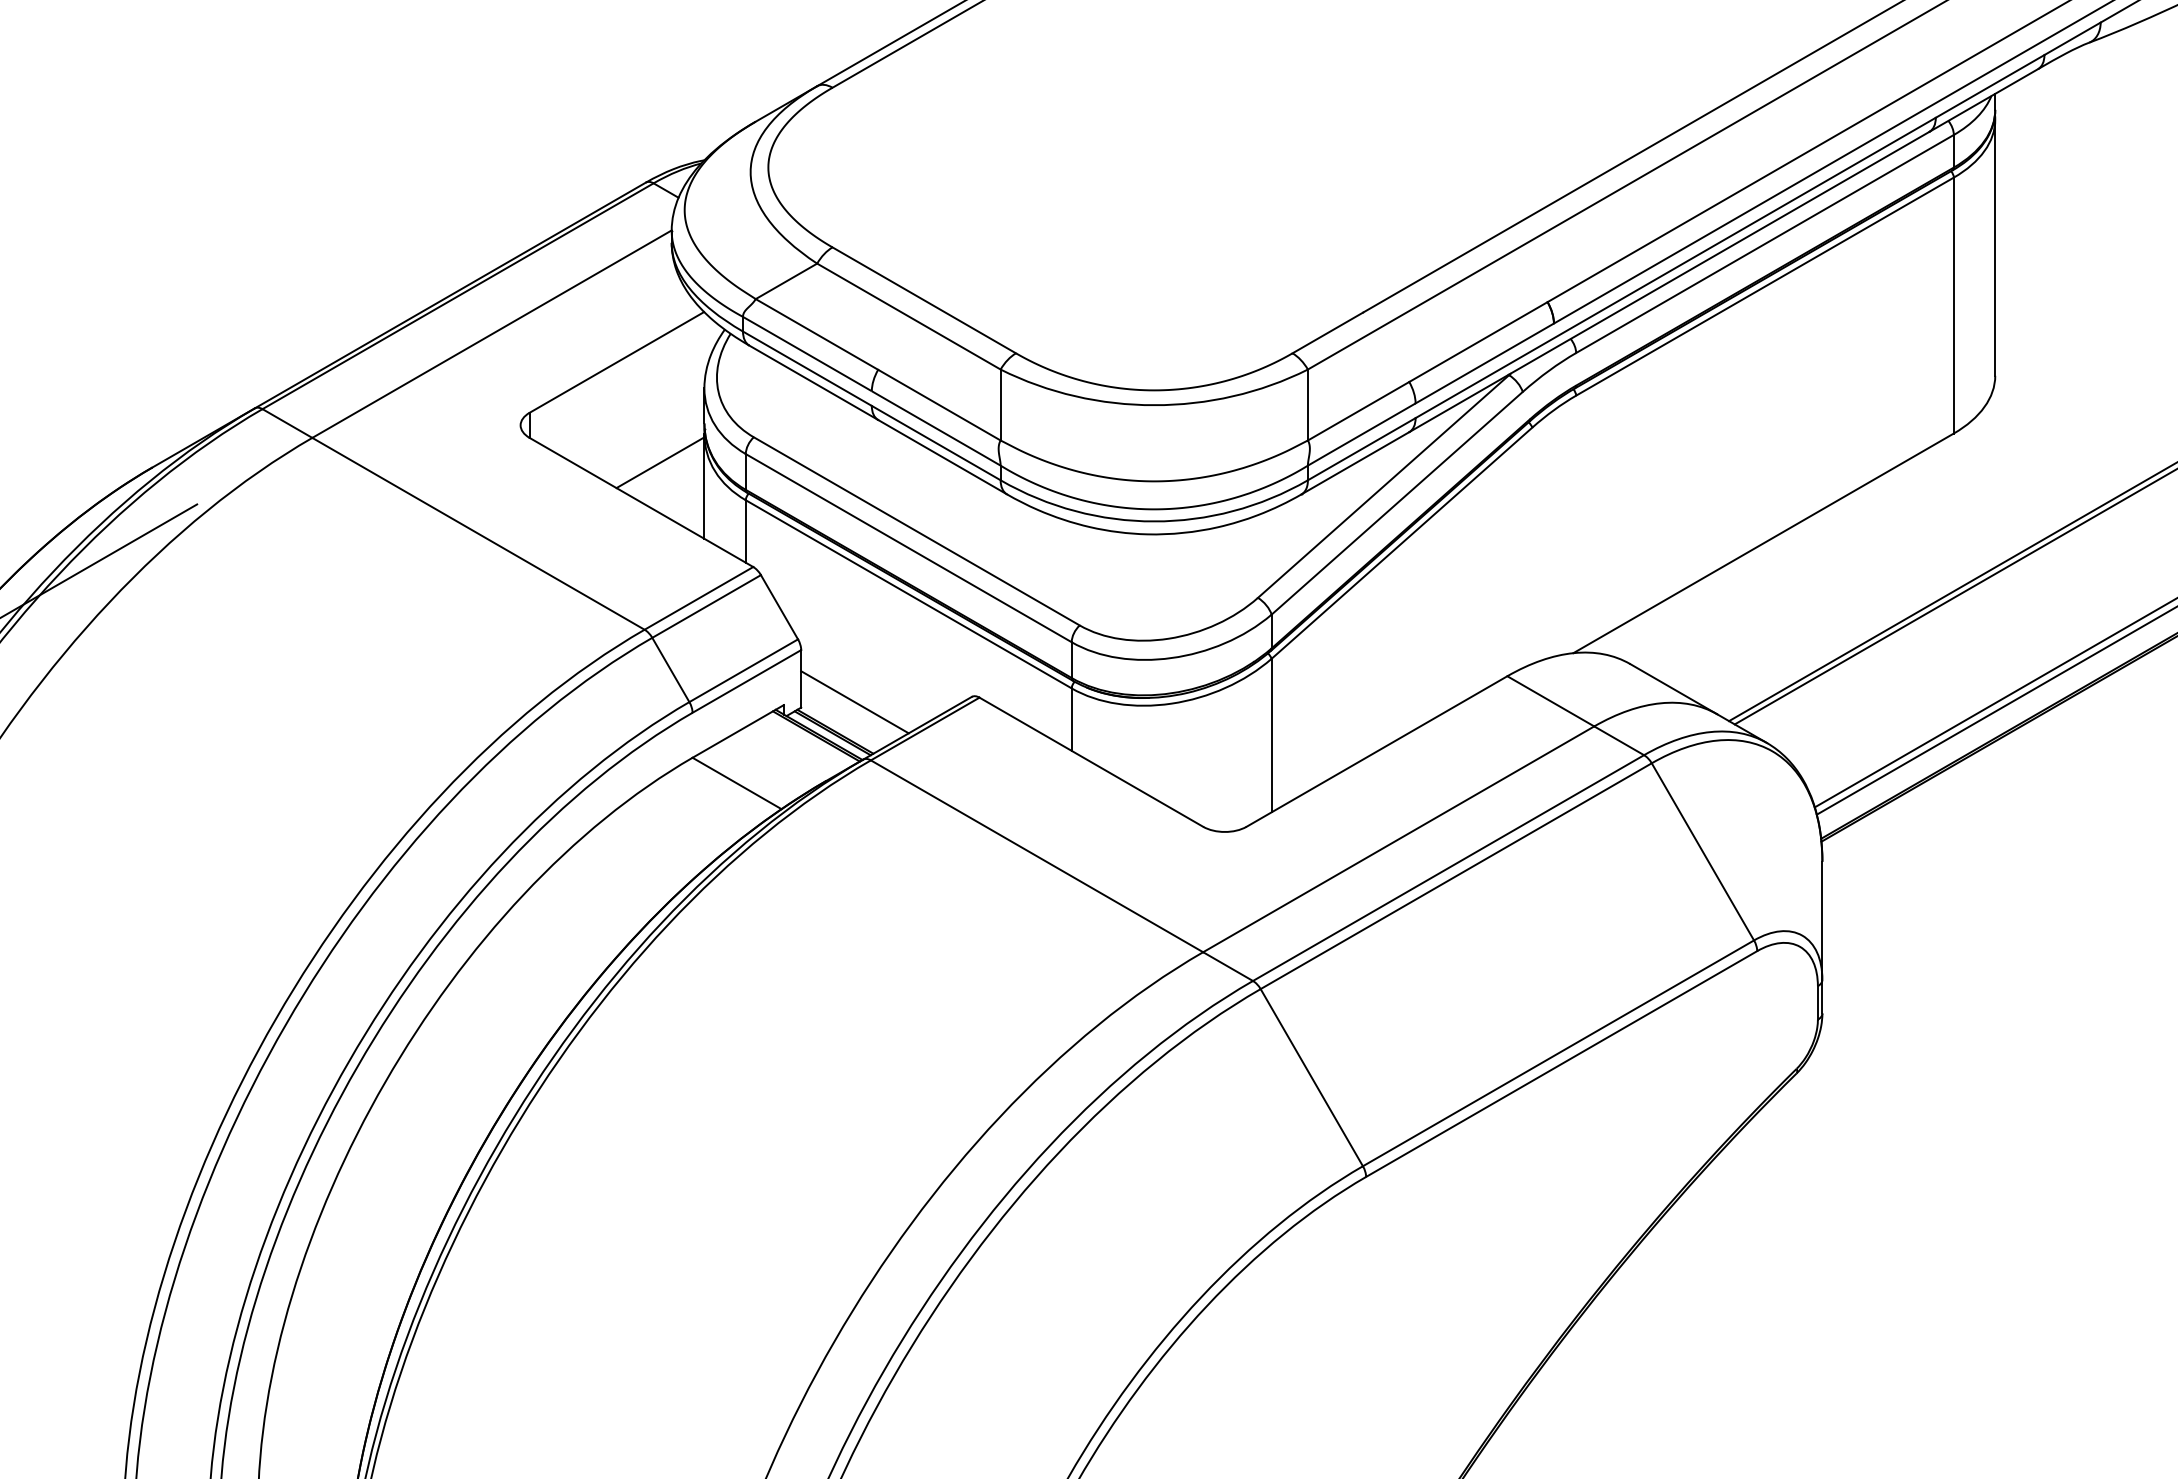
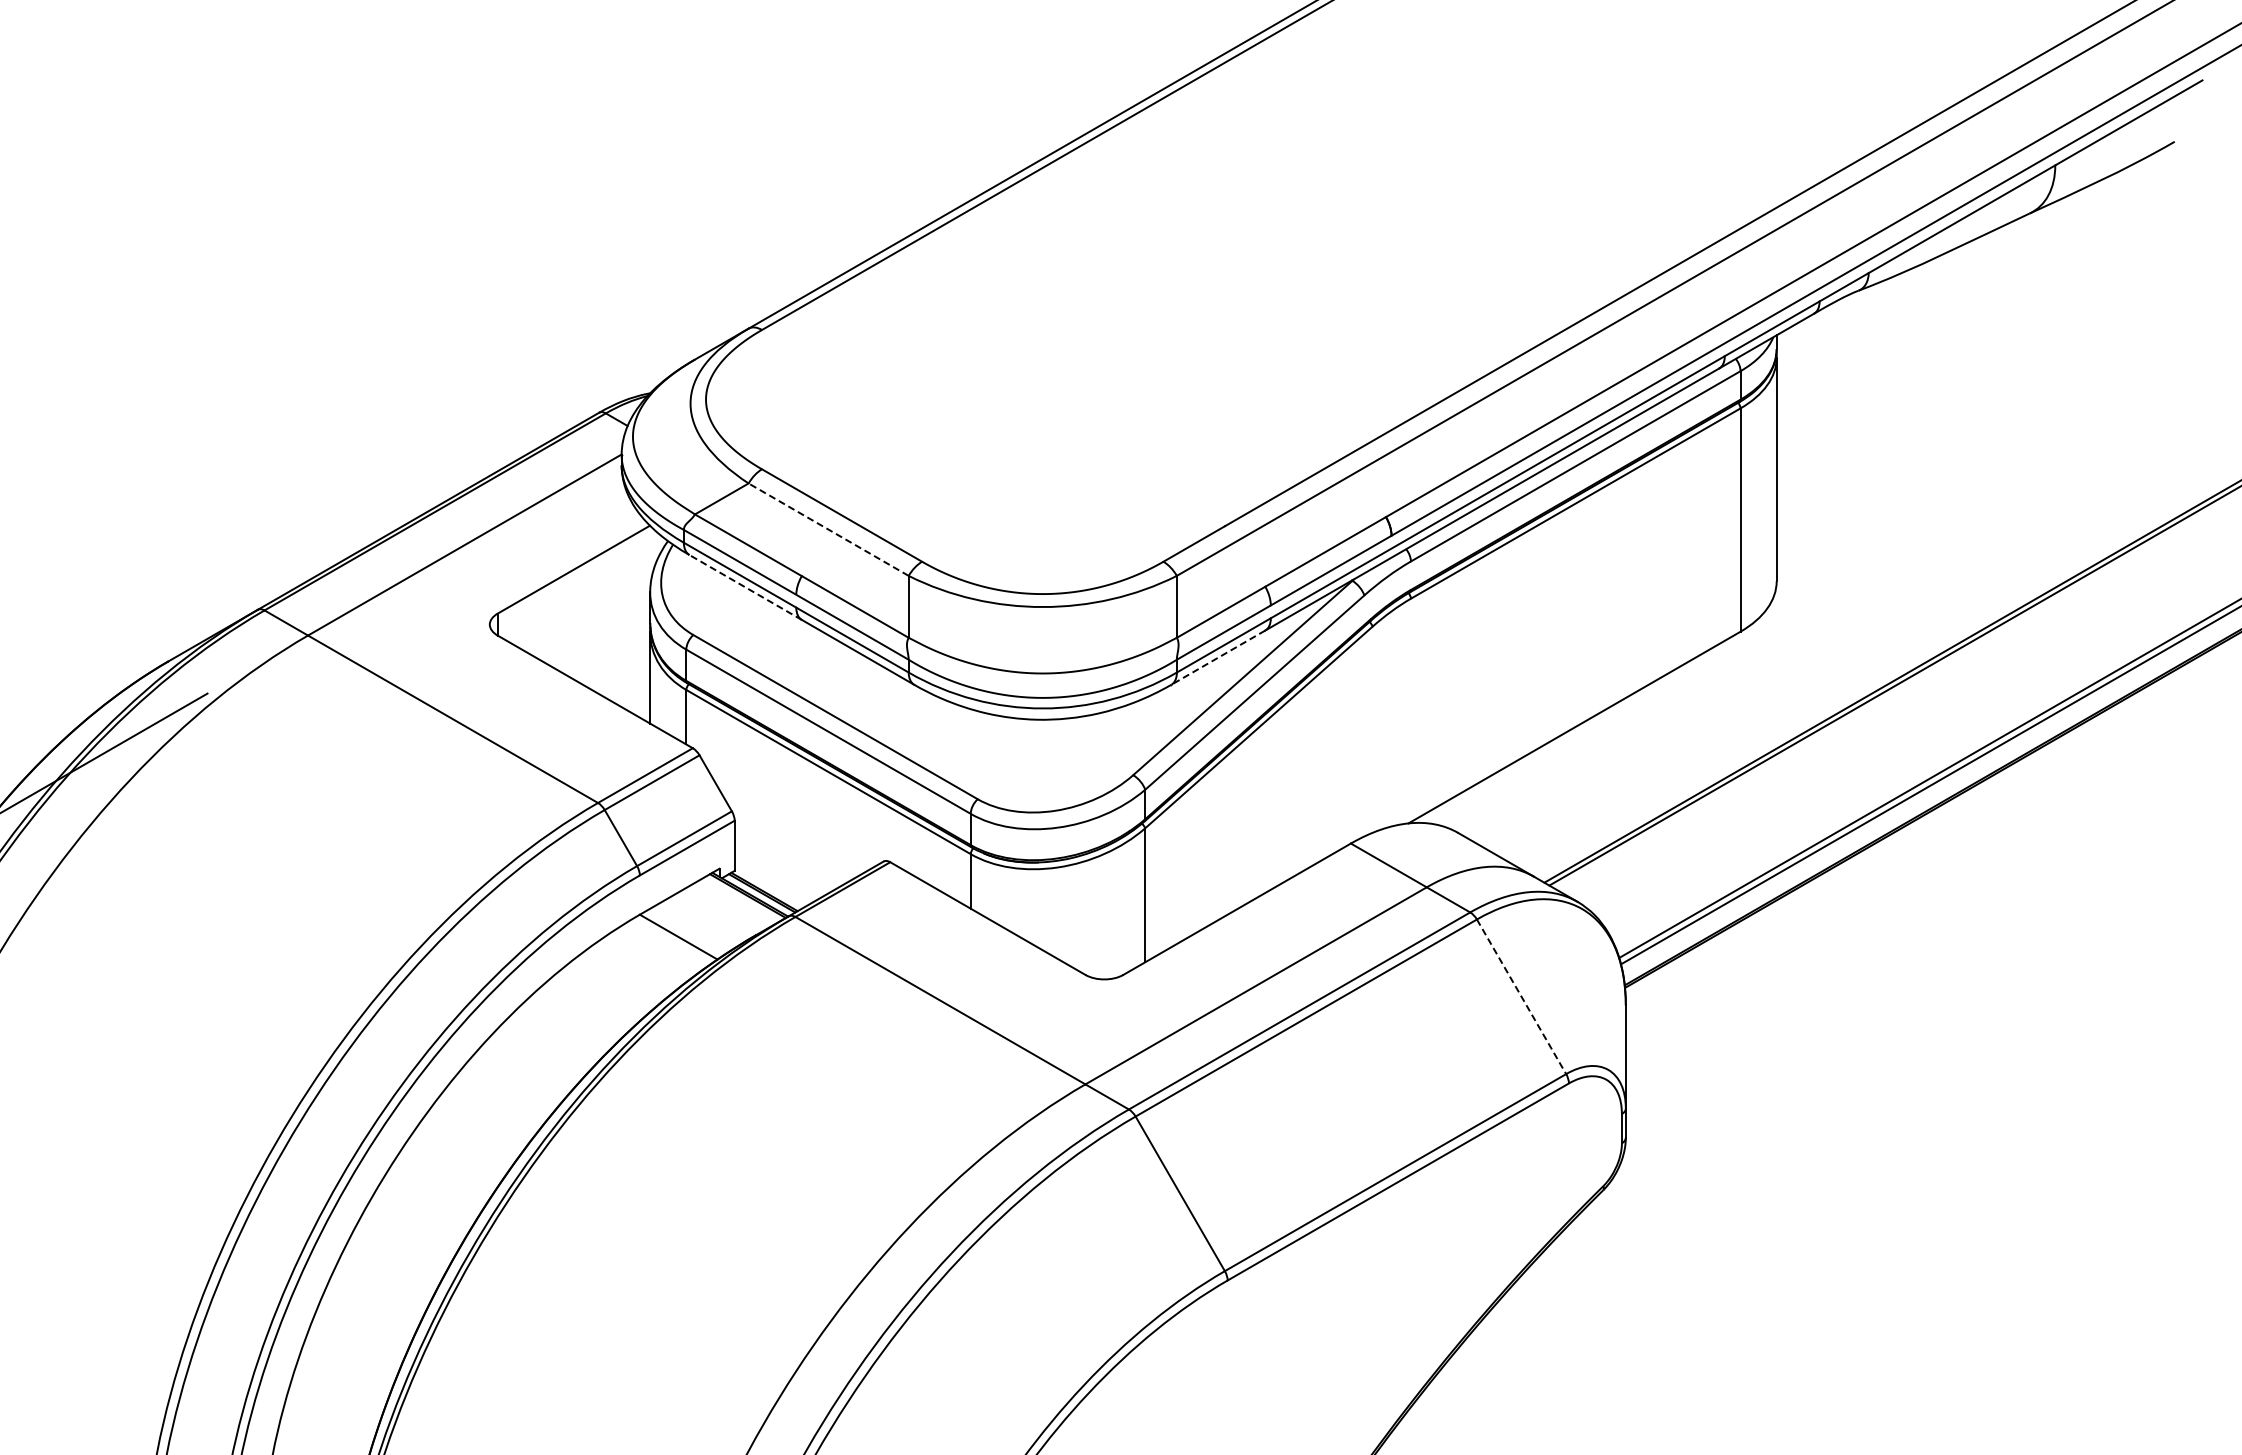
line: (908, 316) -> (828, 529), solid -> dashed
line: (813, 382) -> (745, 587), solid -> dashed
line: (660, 463) -> (611, 657), removed
line: (1354, 463) -> (1217, 657), solid -> dashed
line: (854, 702) -> (781, 866), removed
line: (1702, 852) -> (1521, 997), solid -> dashed

